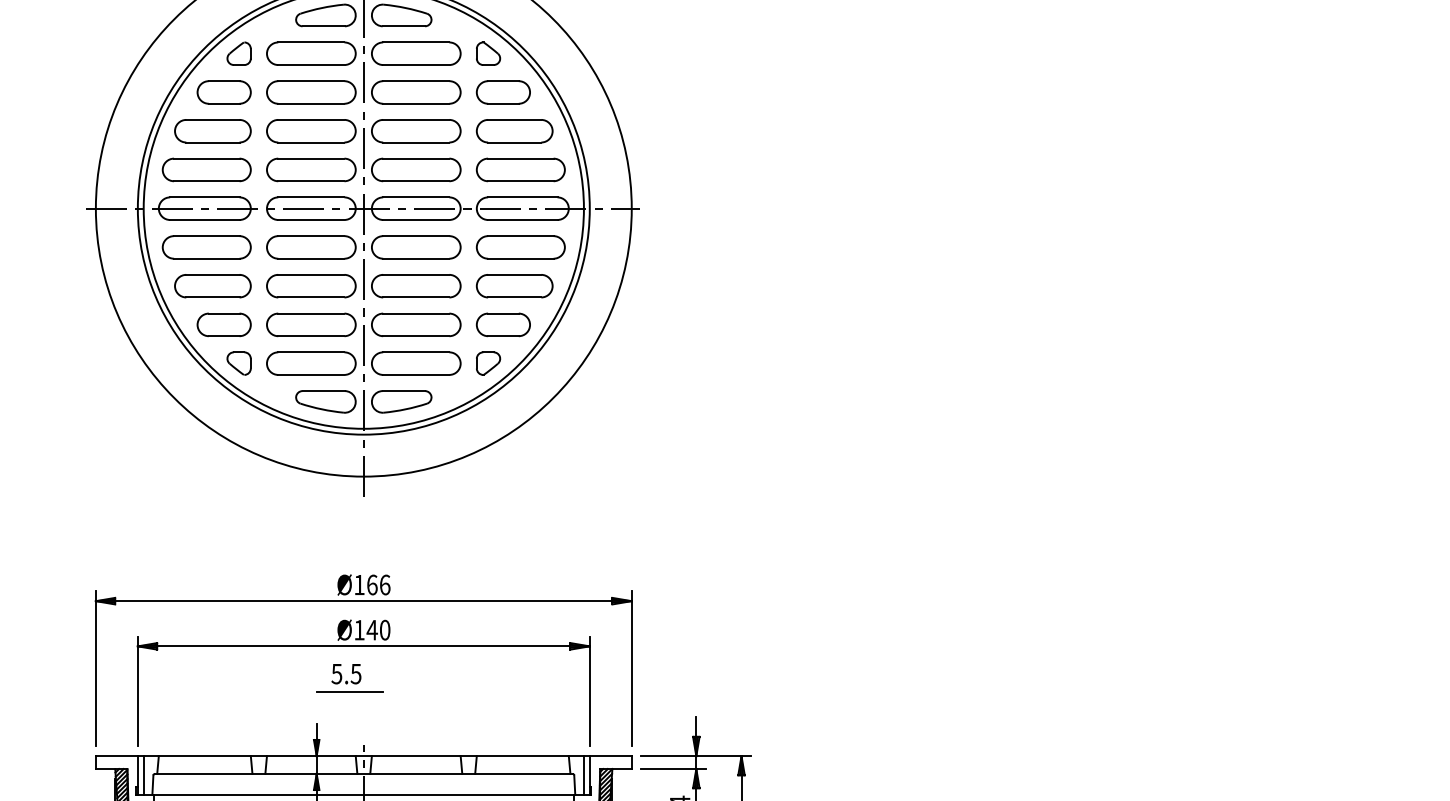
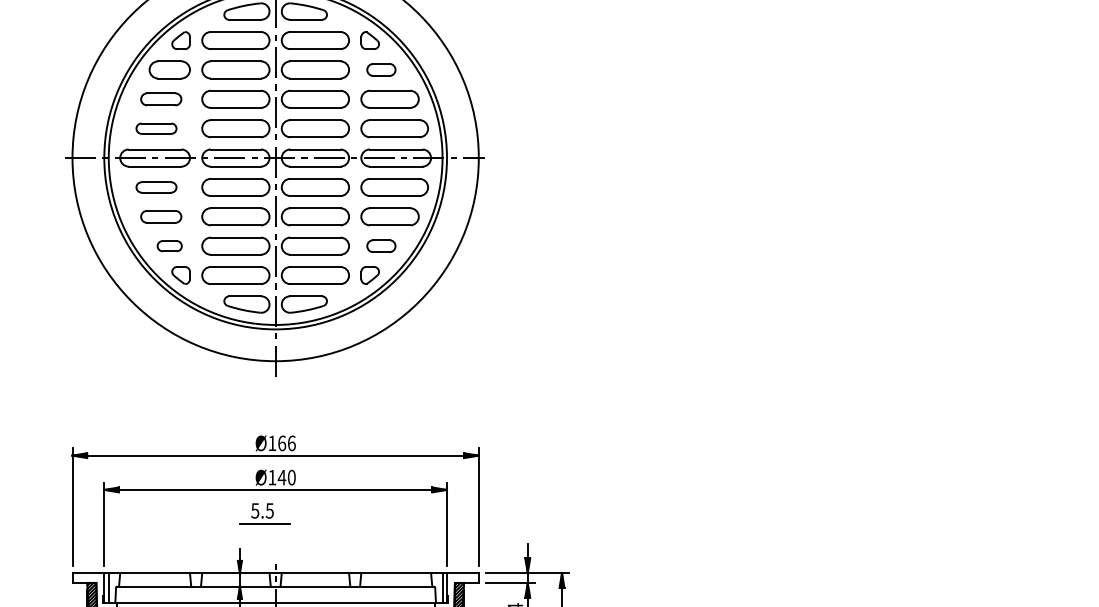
part: (502, 92) -> (380, 69), size x0.7
part: (212, 131) -> (160, 99), size x0.7
part: (206, 169) -> (156, 128), size x0.6
part: (206, 247) -> (156, 187), size x0.6
part: (212, 286) -> (160, 217), size x0.7
part: (223, 324) -> (169, 245), size x0.6
part: (502, 324) -> (380, 245), size x0.7

